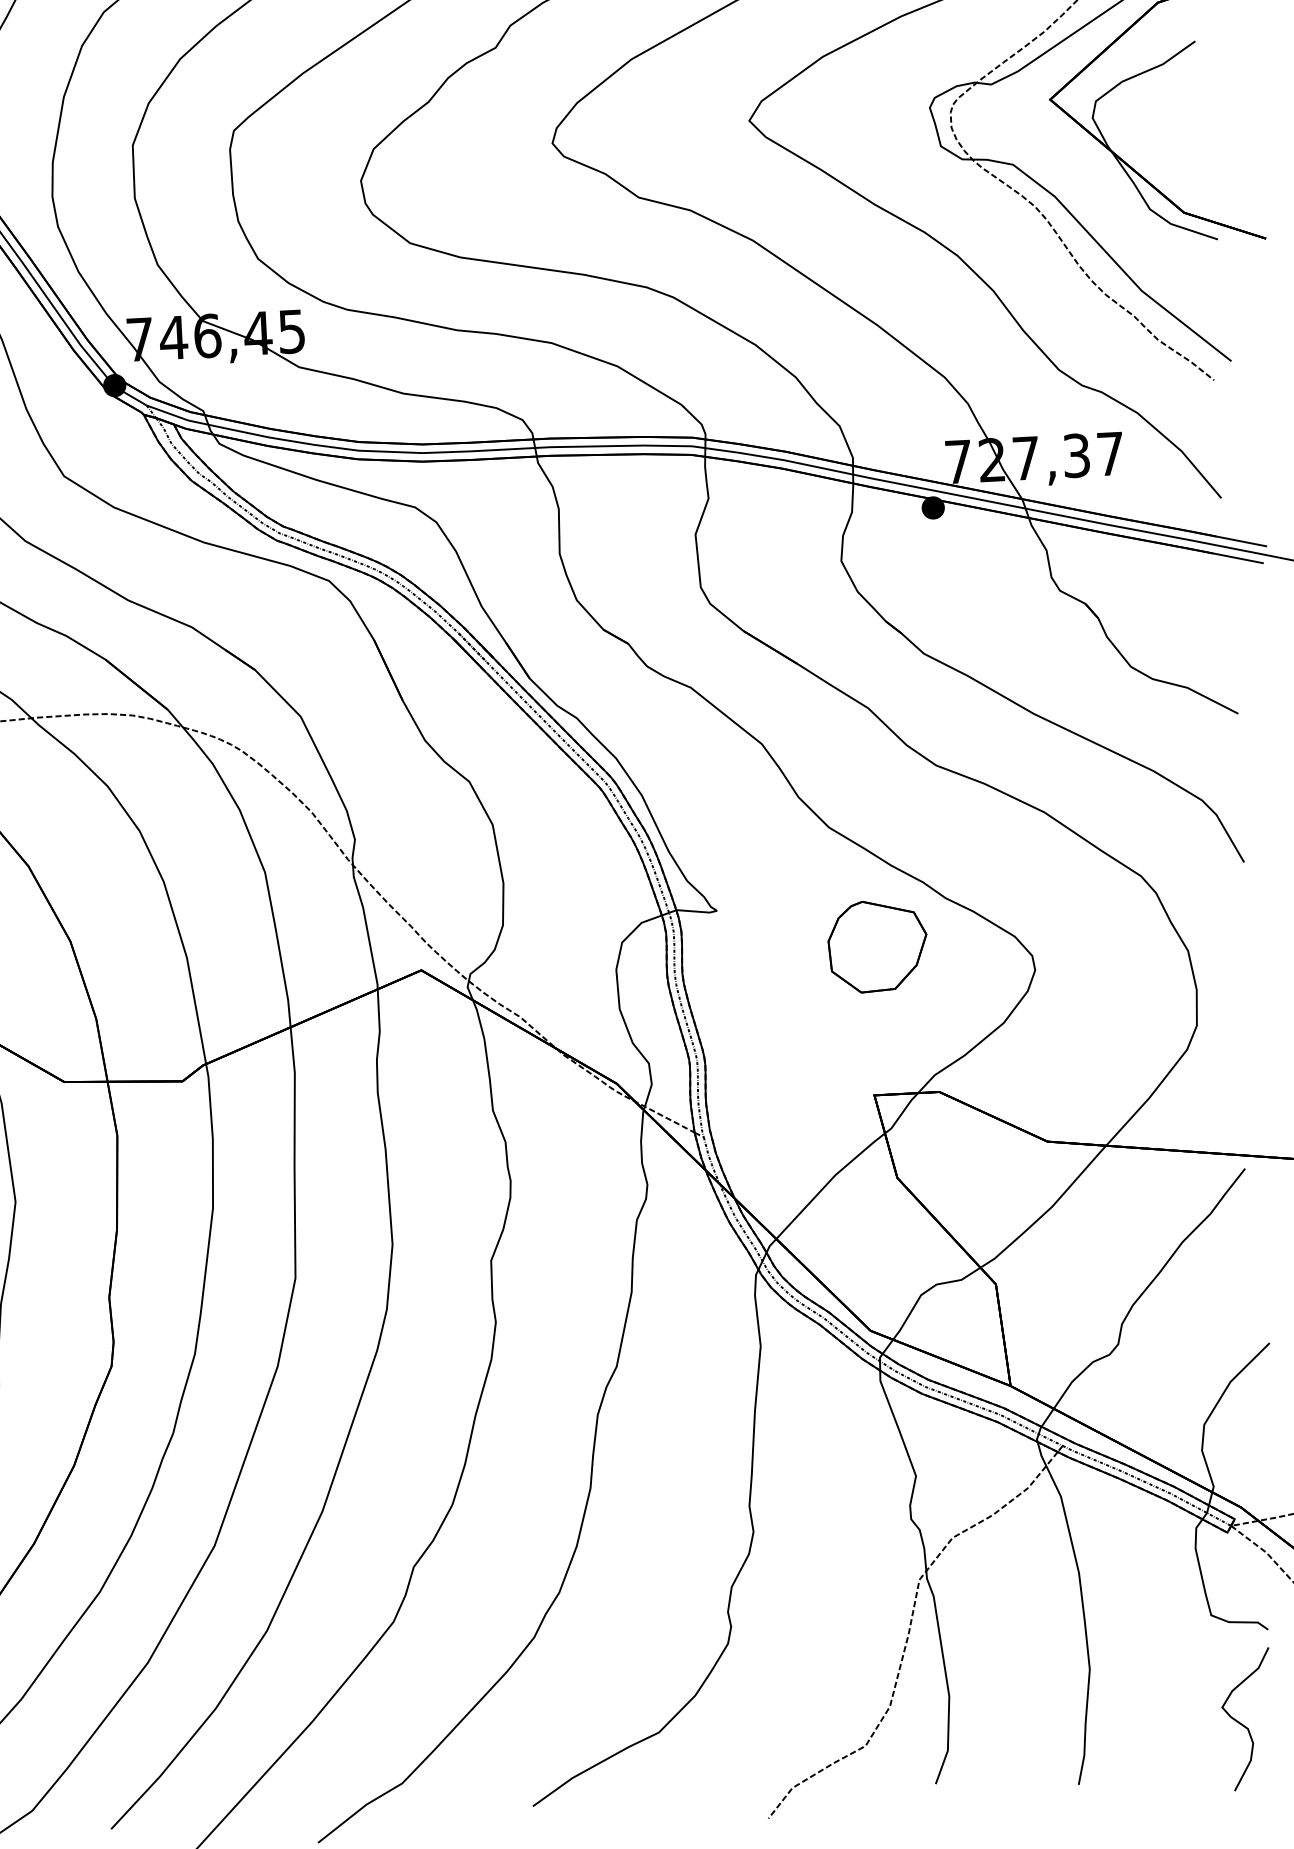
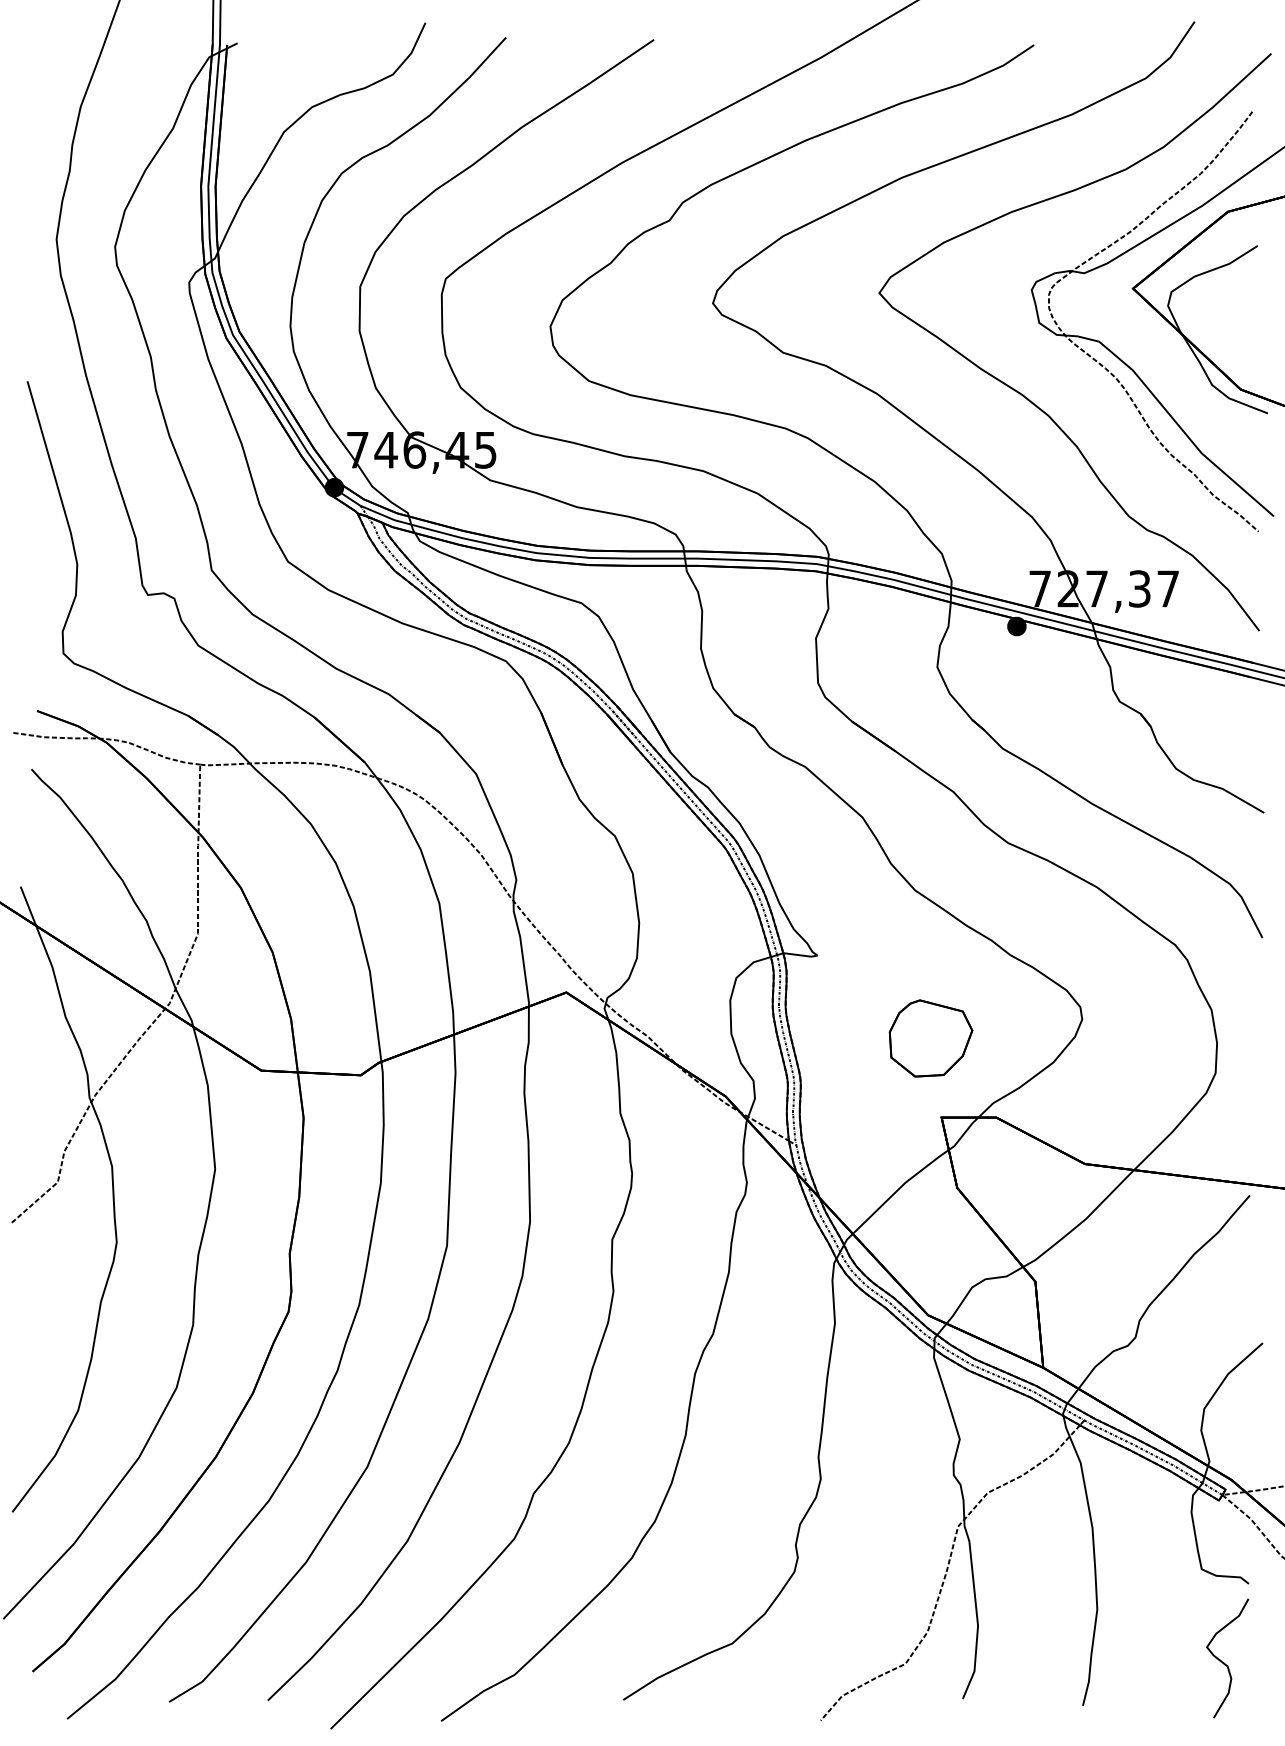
part: (877, 946) -> (930, 1038), moved

